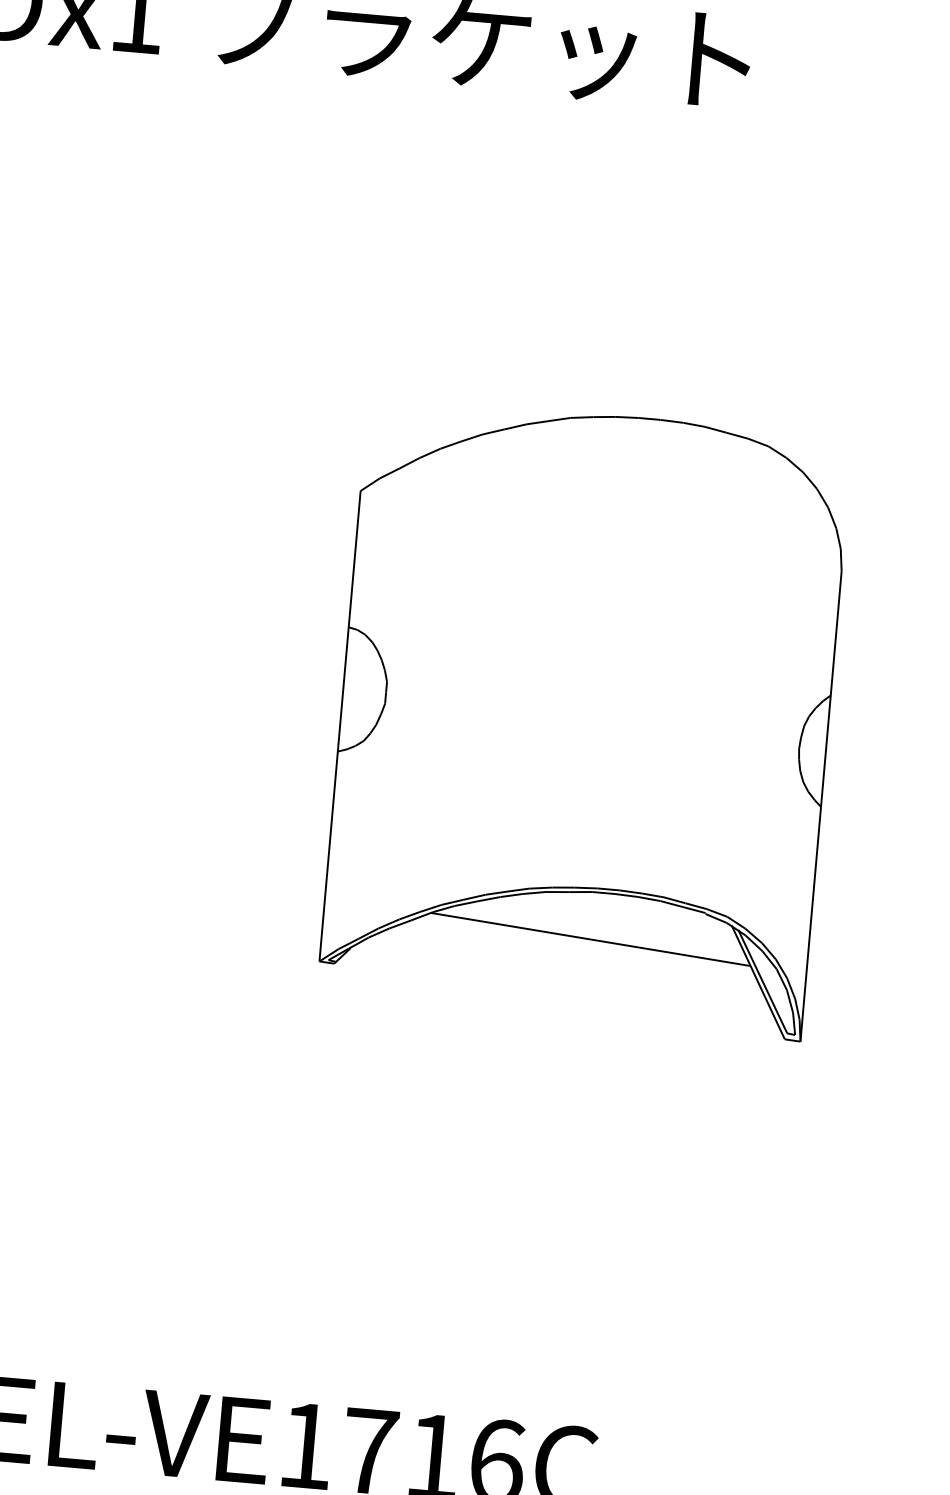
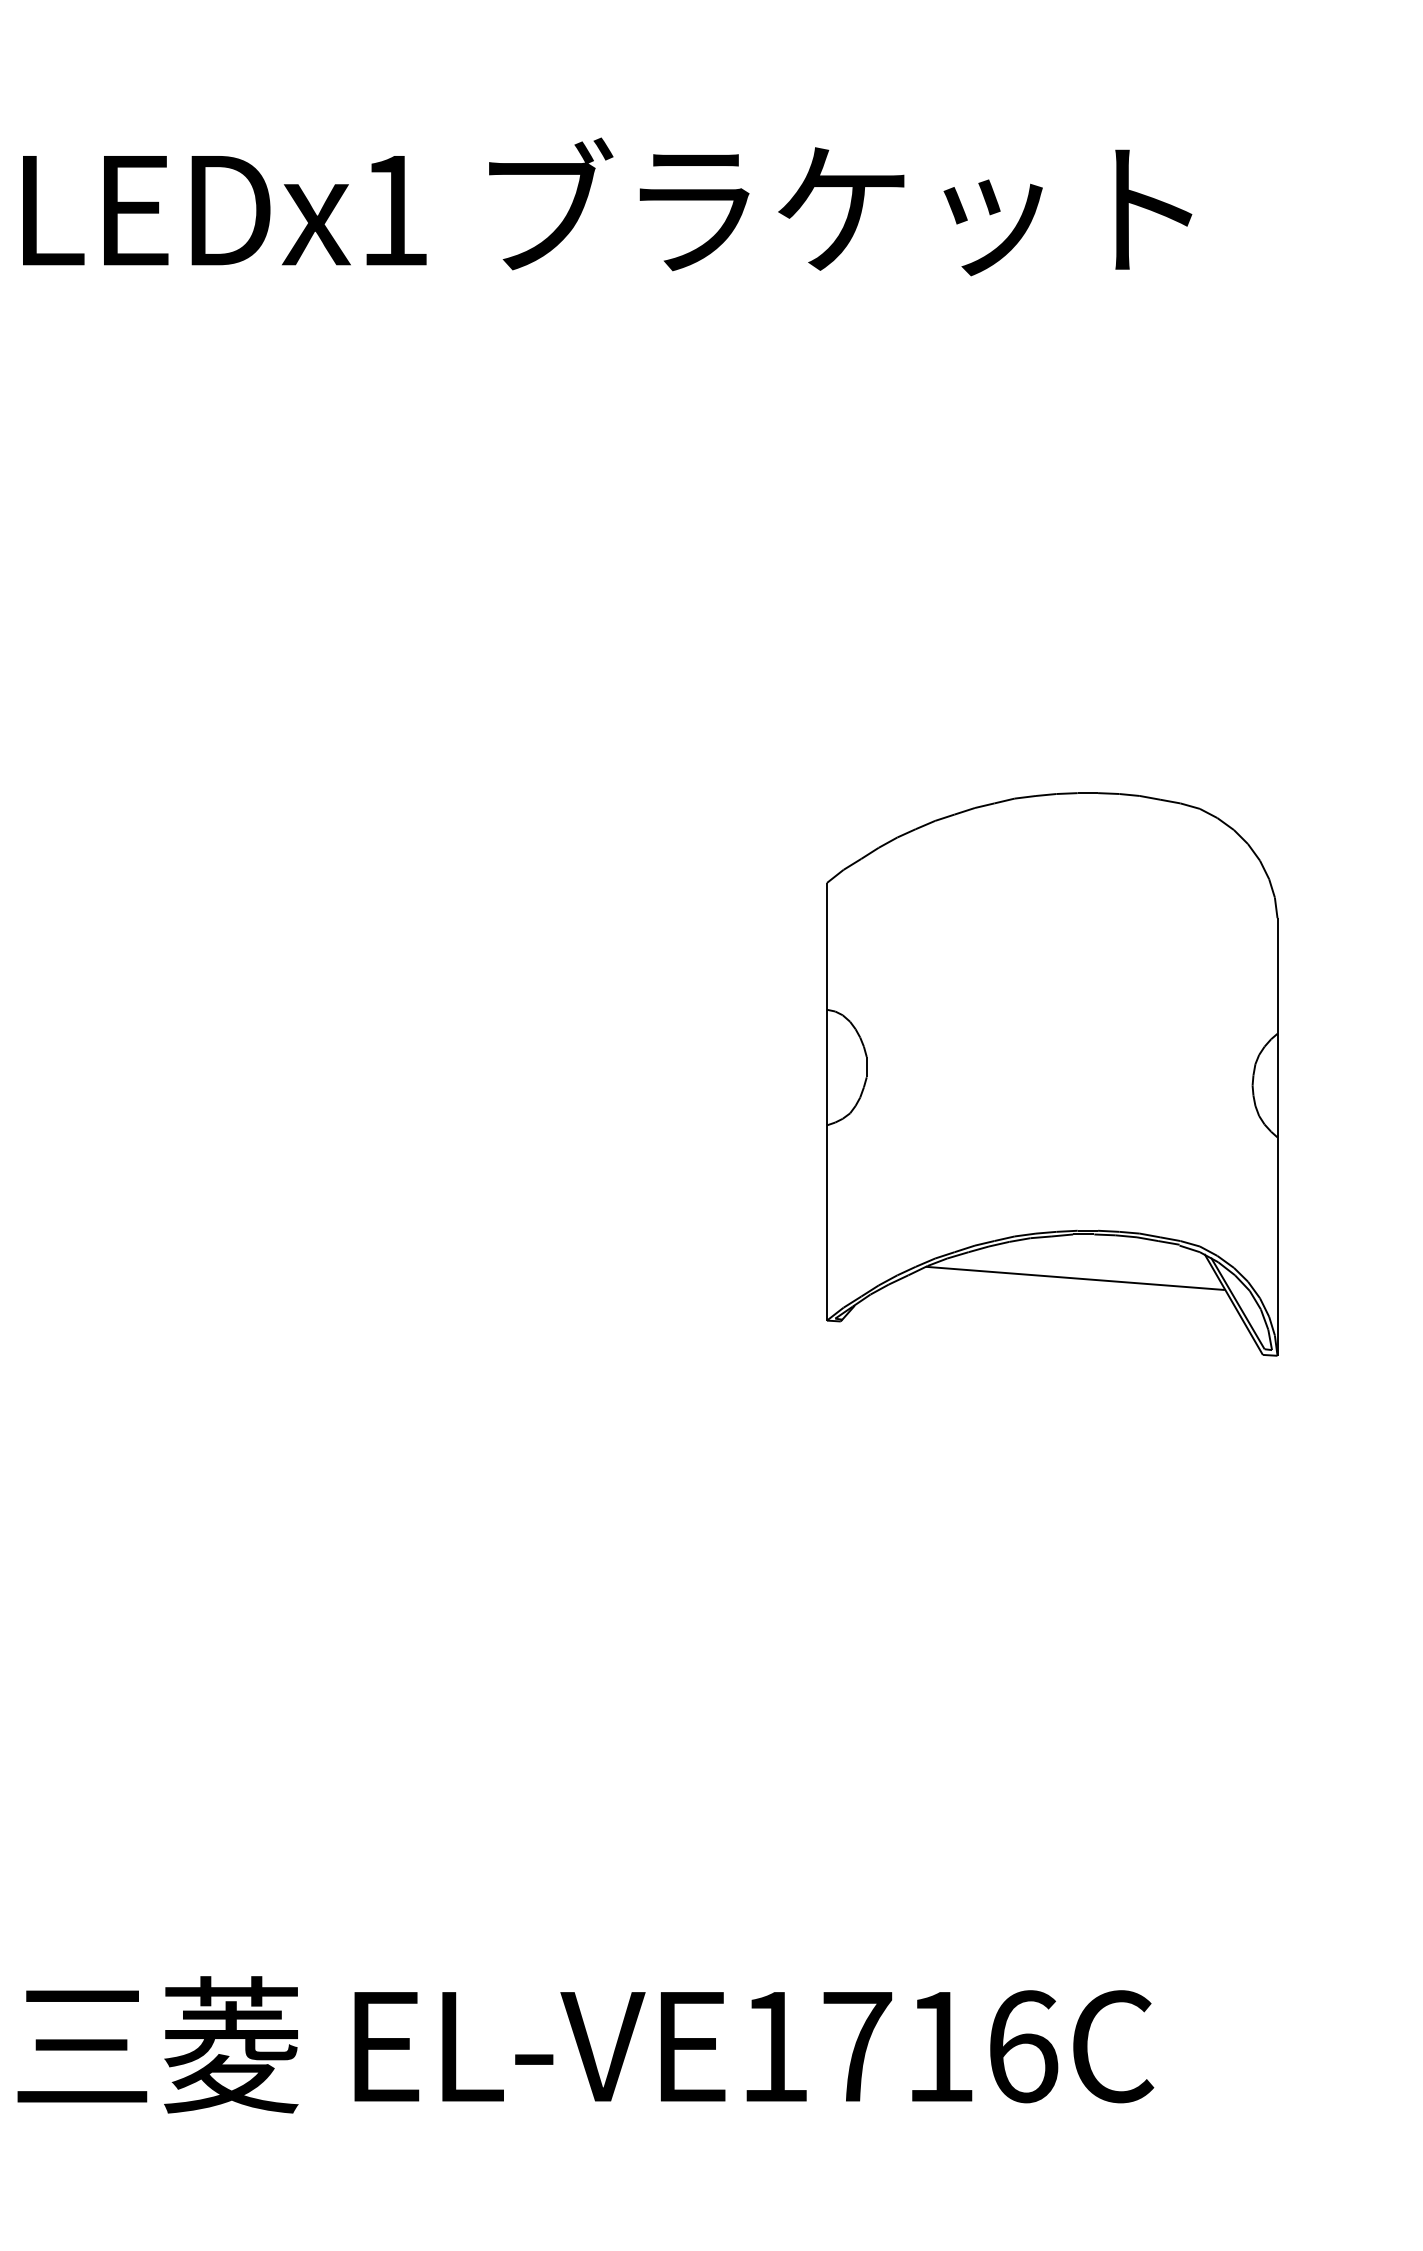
part: (585, 718) -> (1052, 1074), size x0.71

